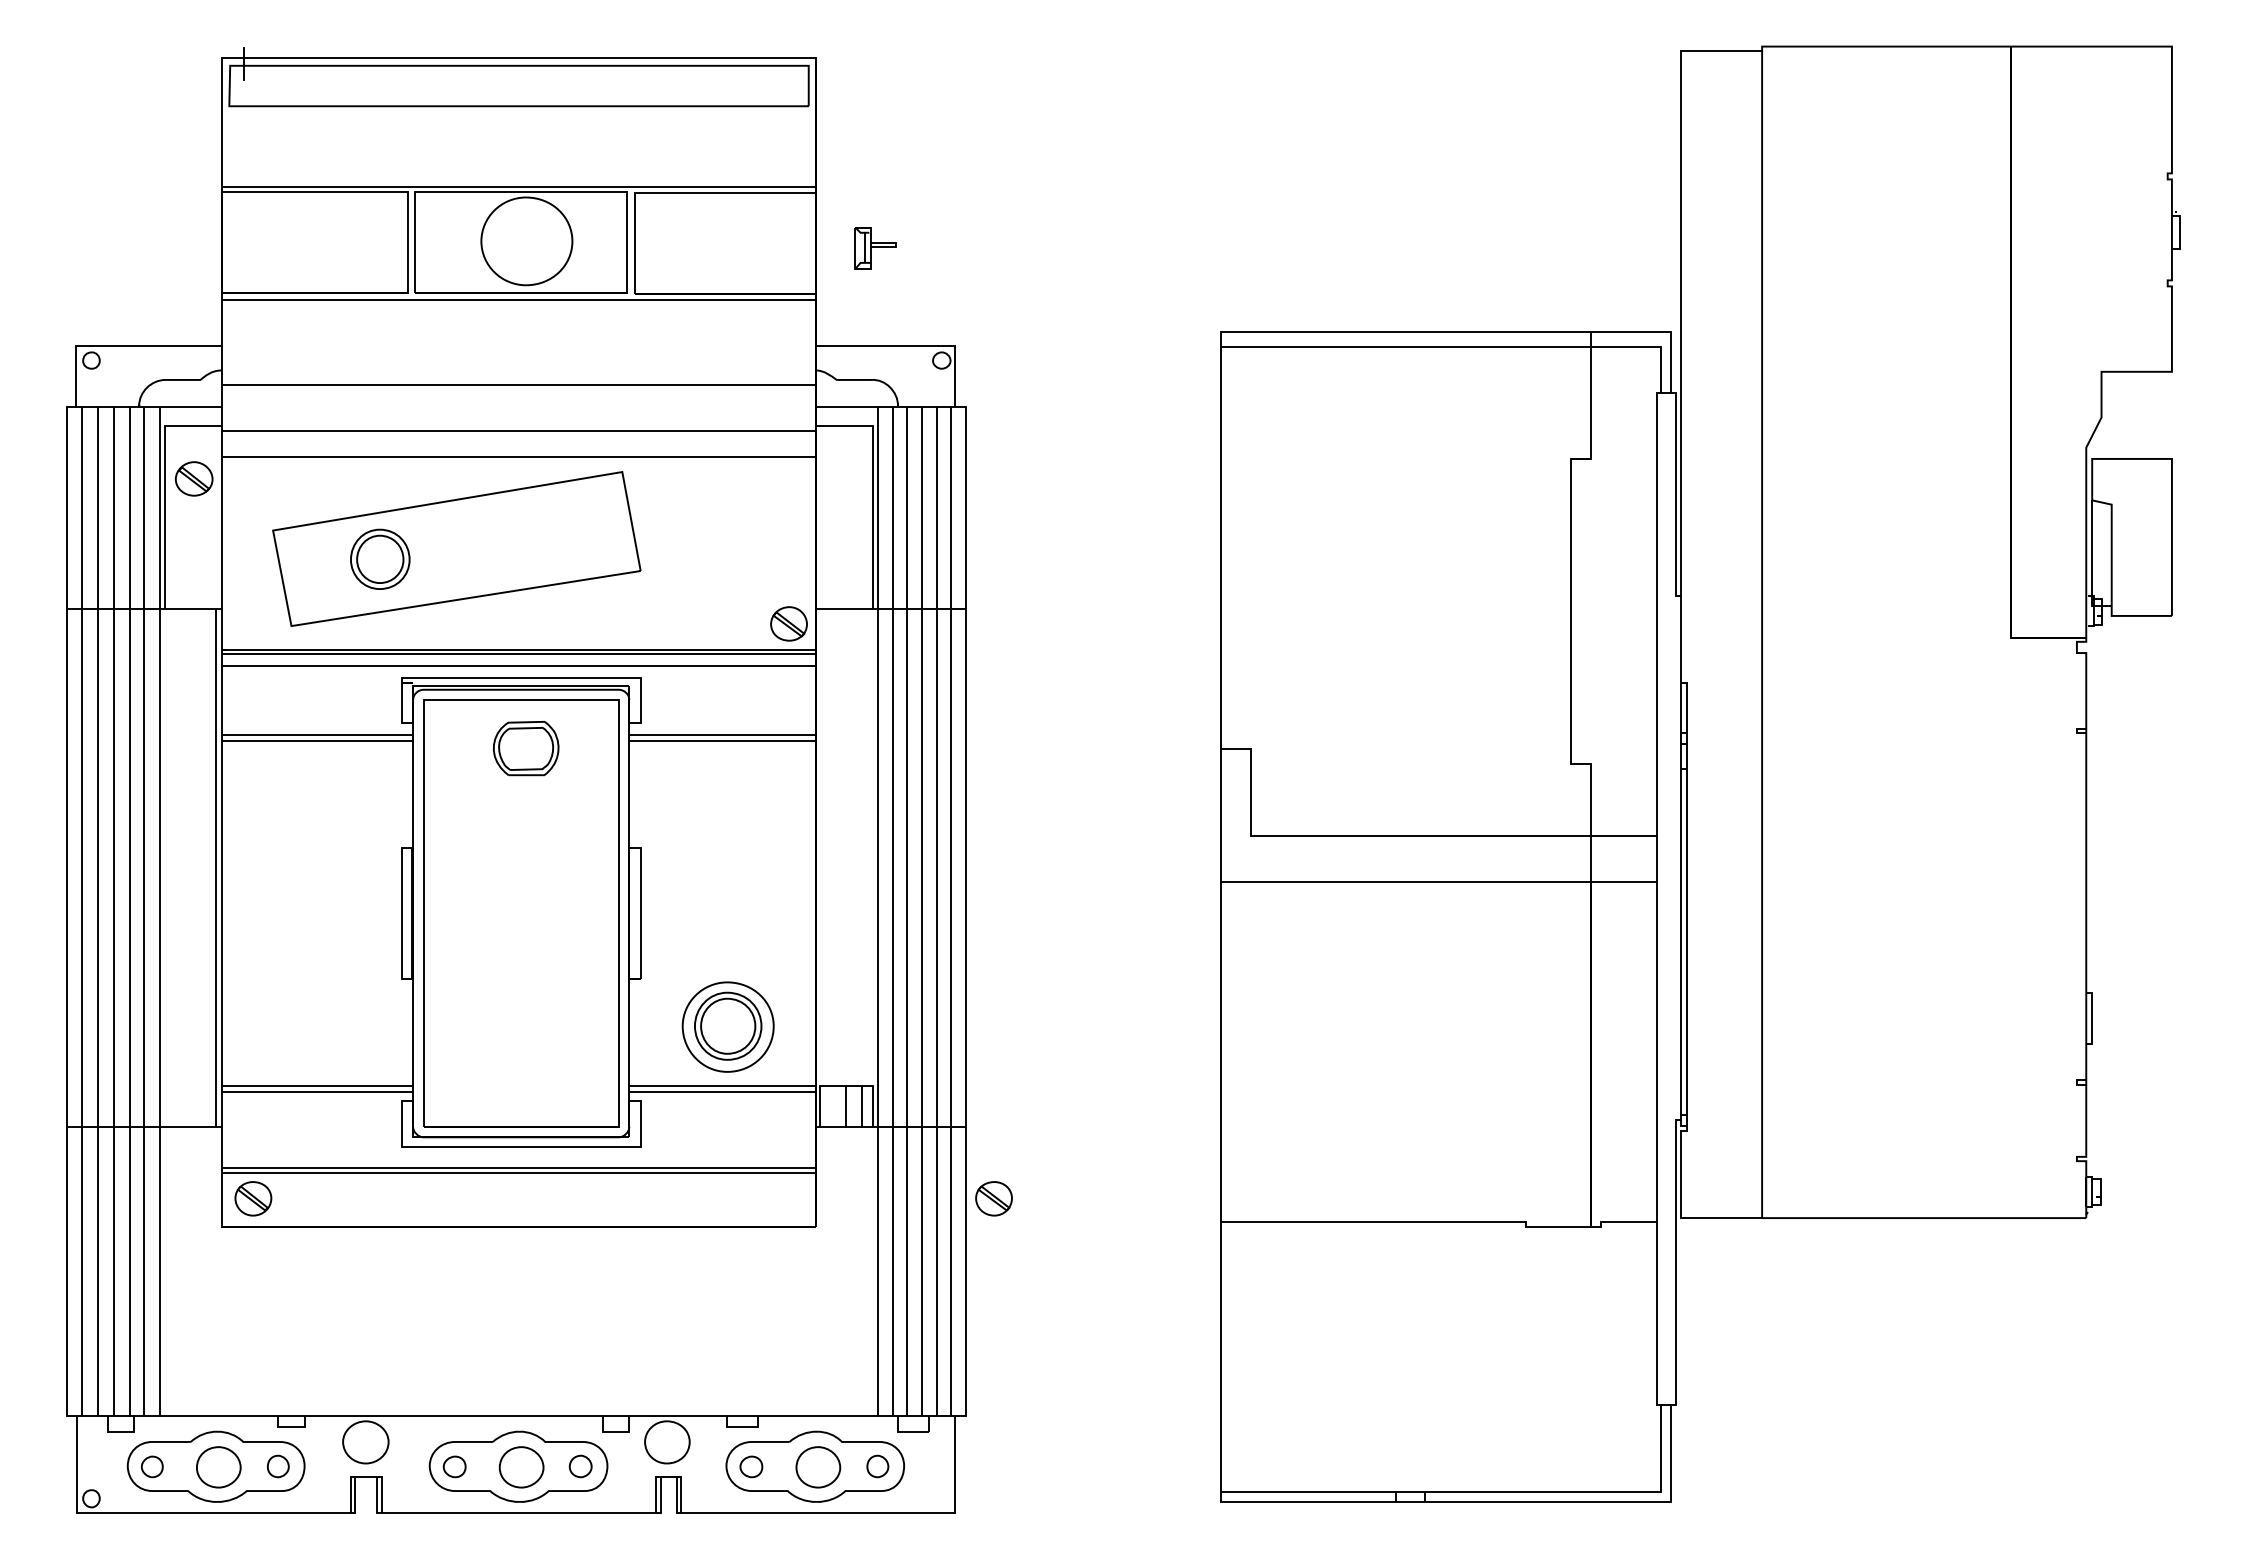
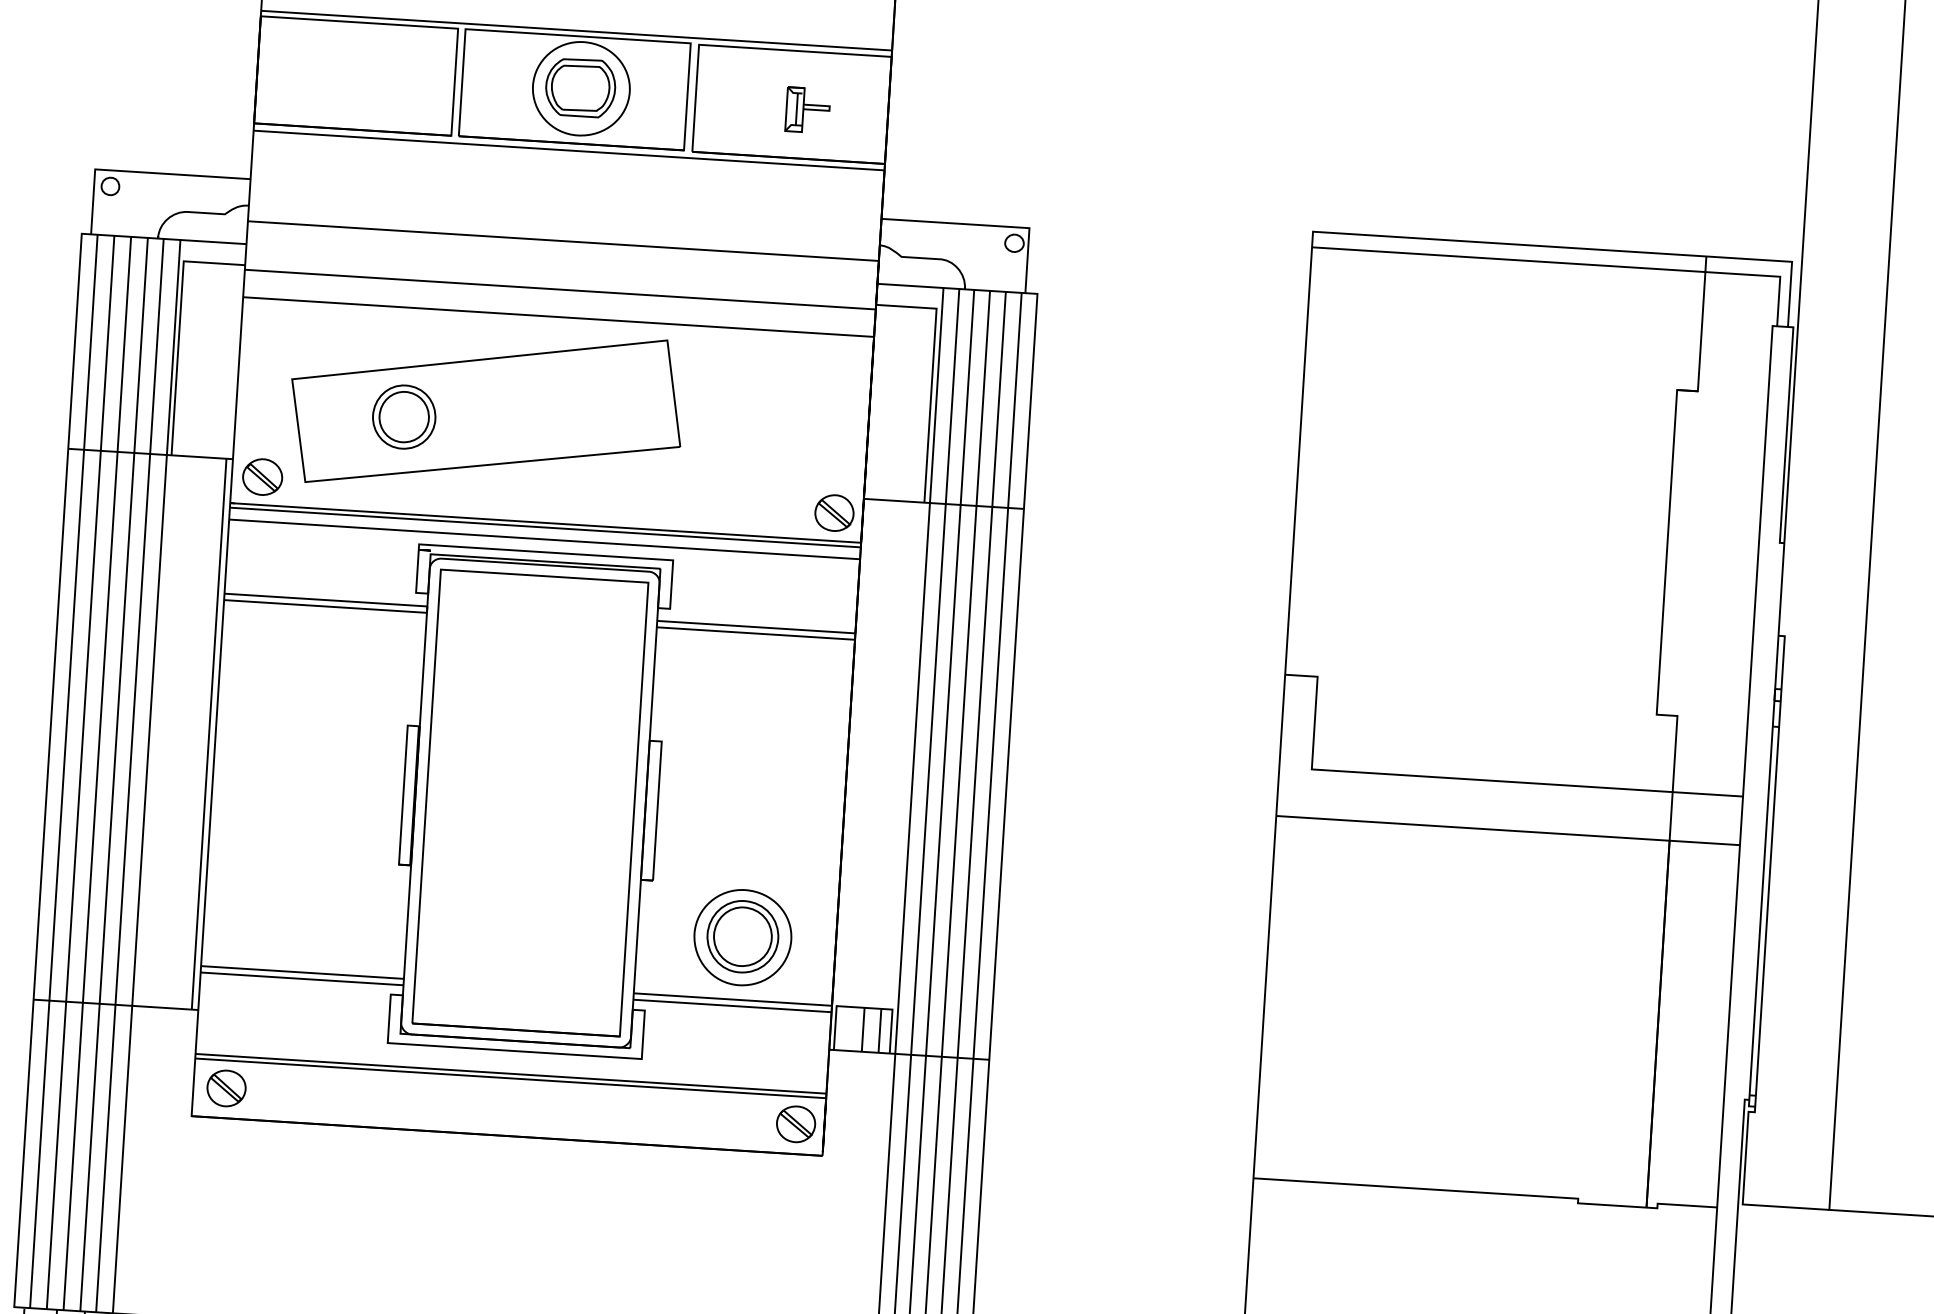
part: (875, 248) -> (808, 110), moved
part: (194, 478) -> (263, 476), moved
part: (525, 748) -> (579, 87), moved
part: (993, 1198) -> (795, 1123), moved

